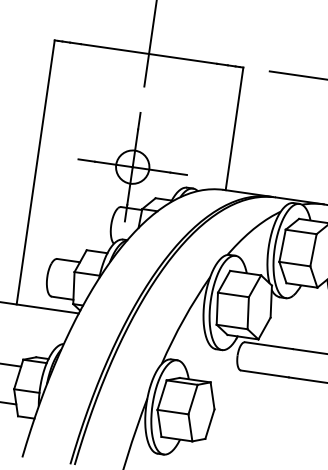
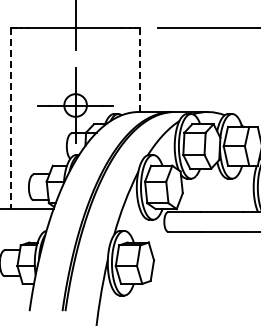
line: (234, 129) -> (140, 70), solid -> dashed
line: (34, 172) -> (10, 118), solid -> dashed

